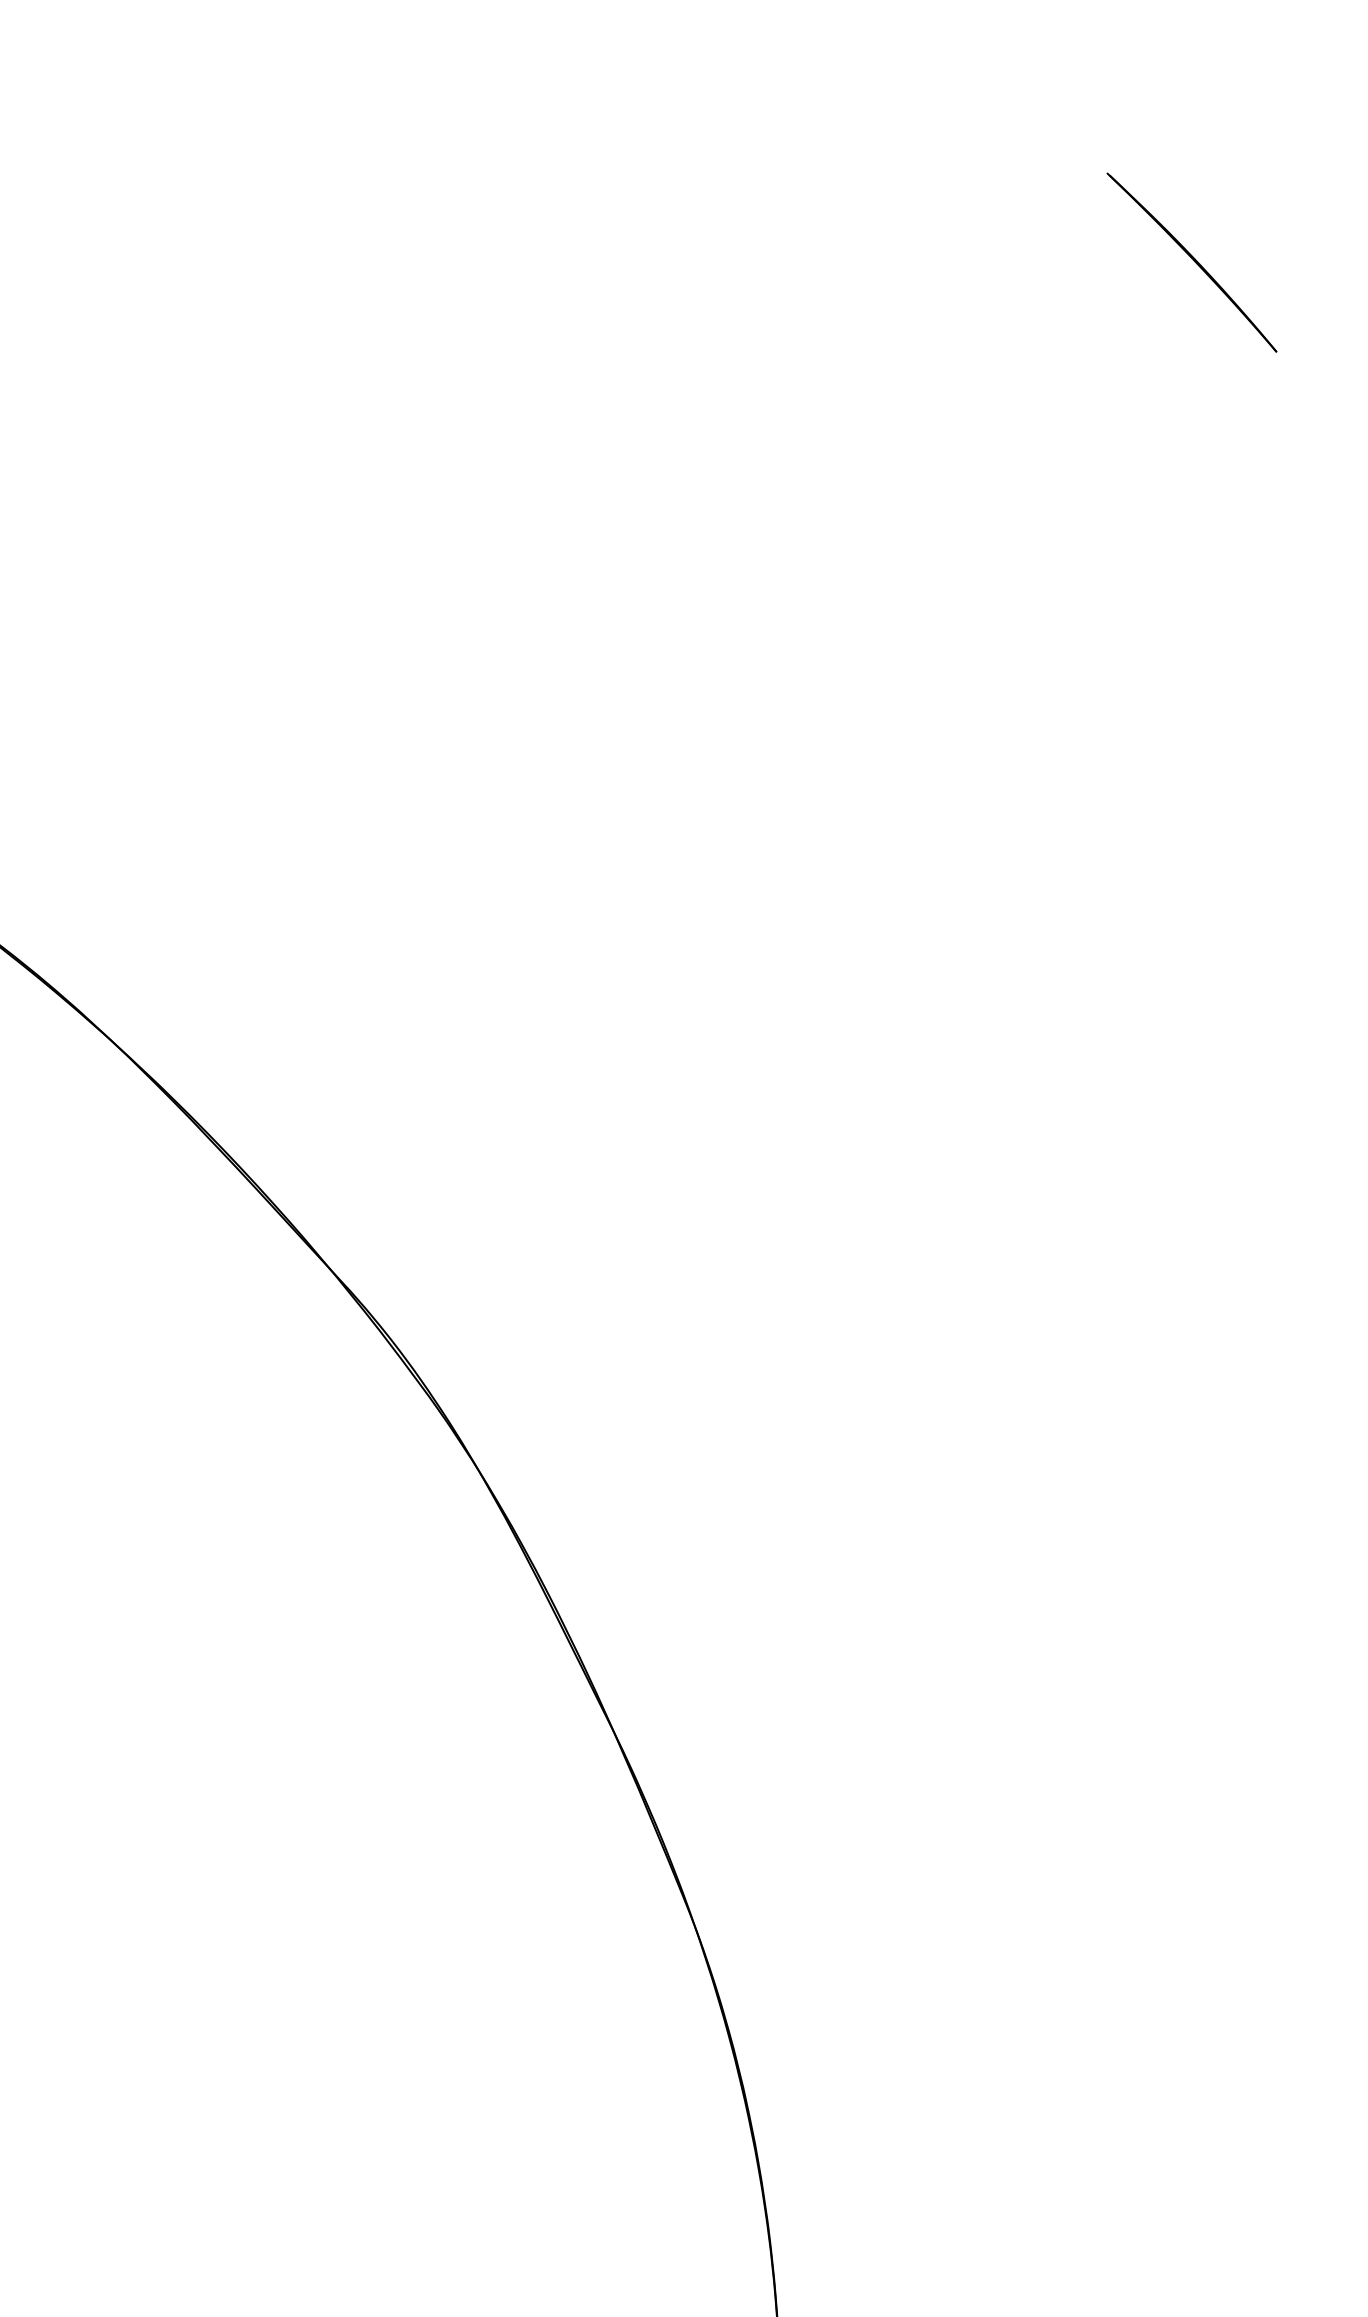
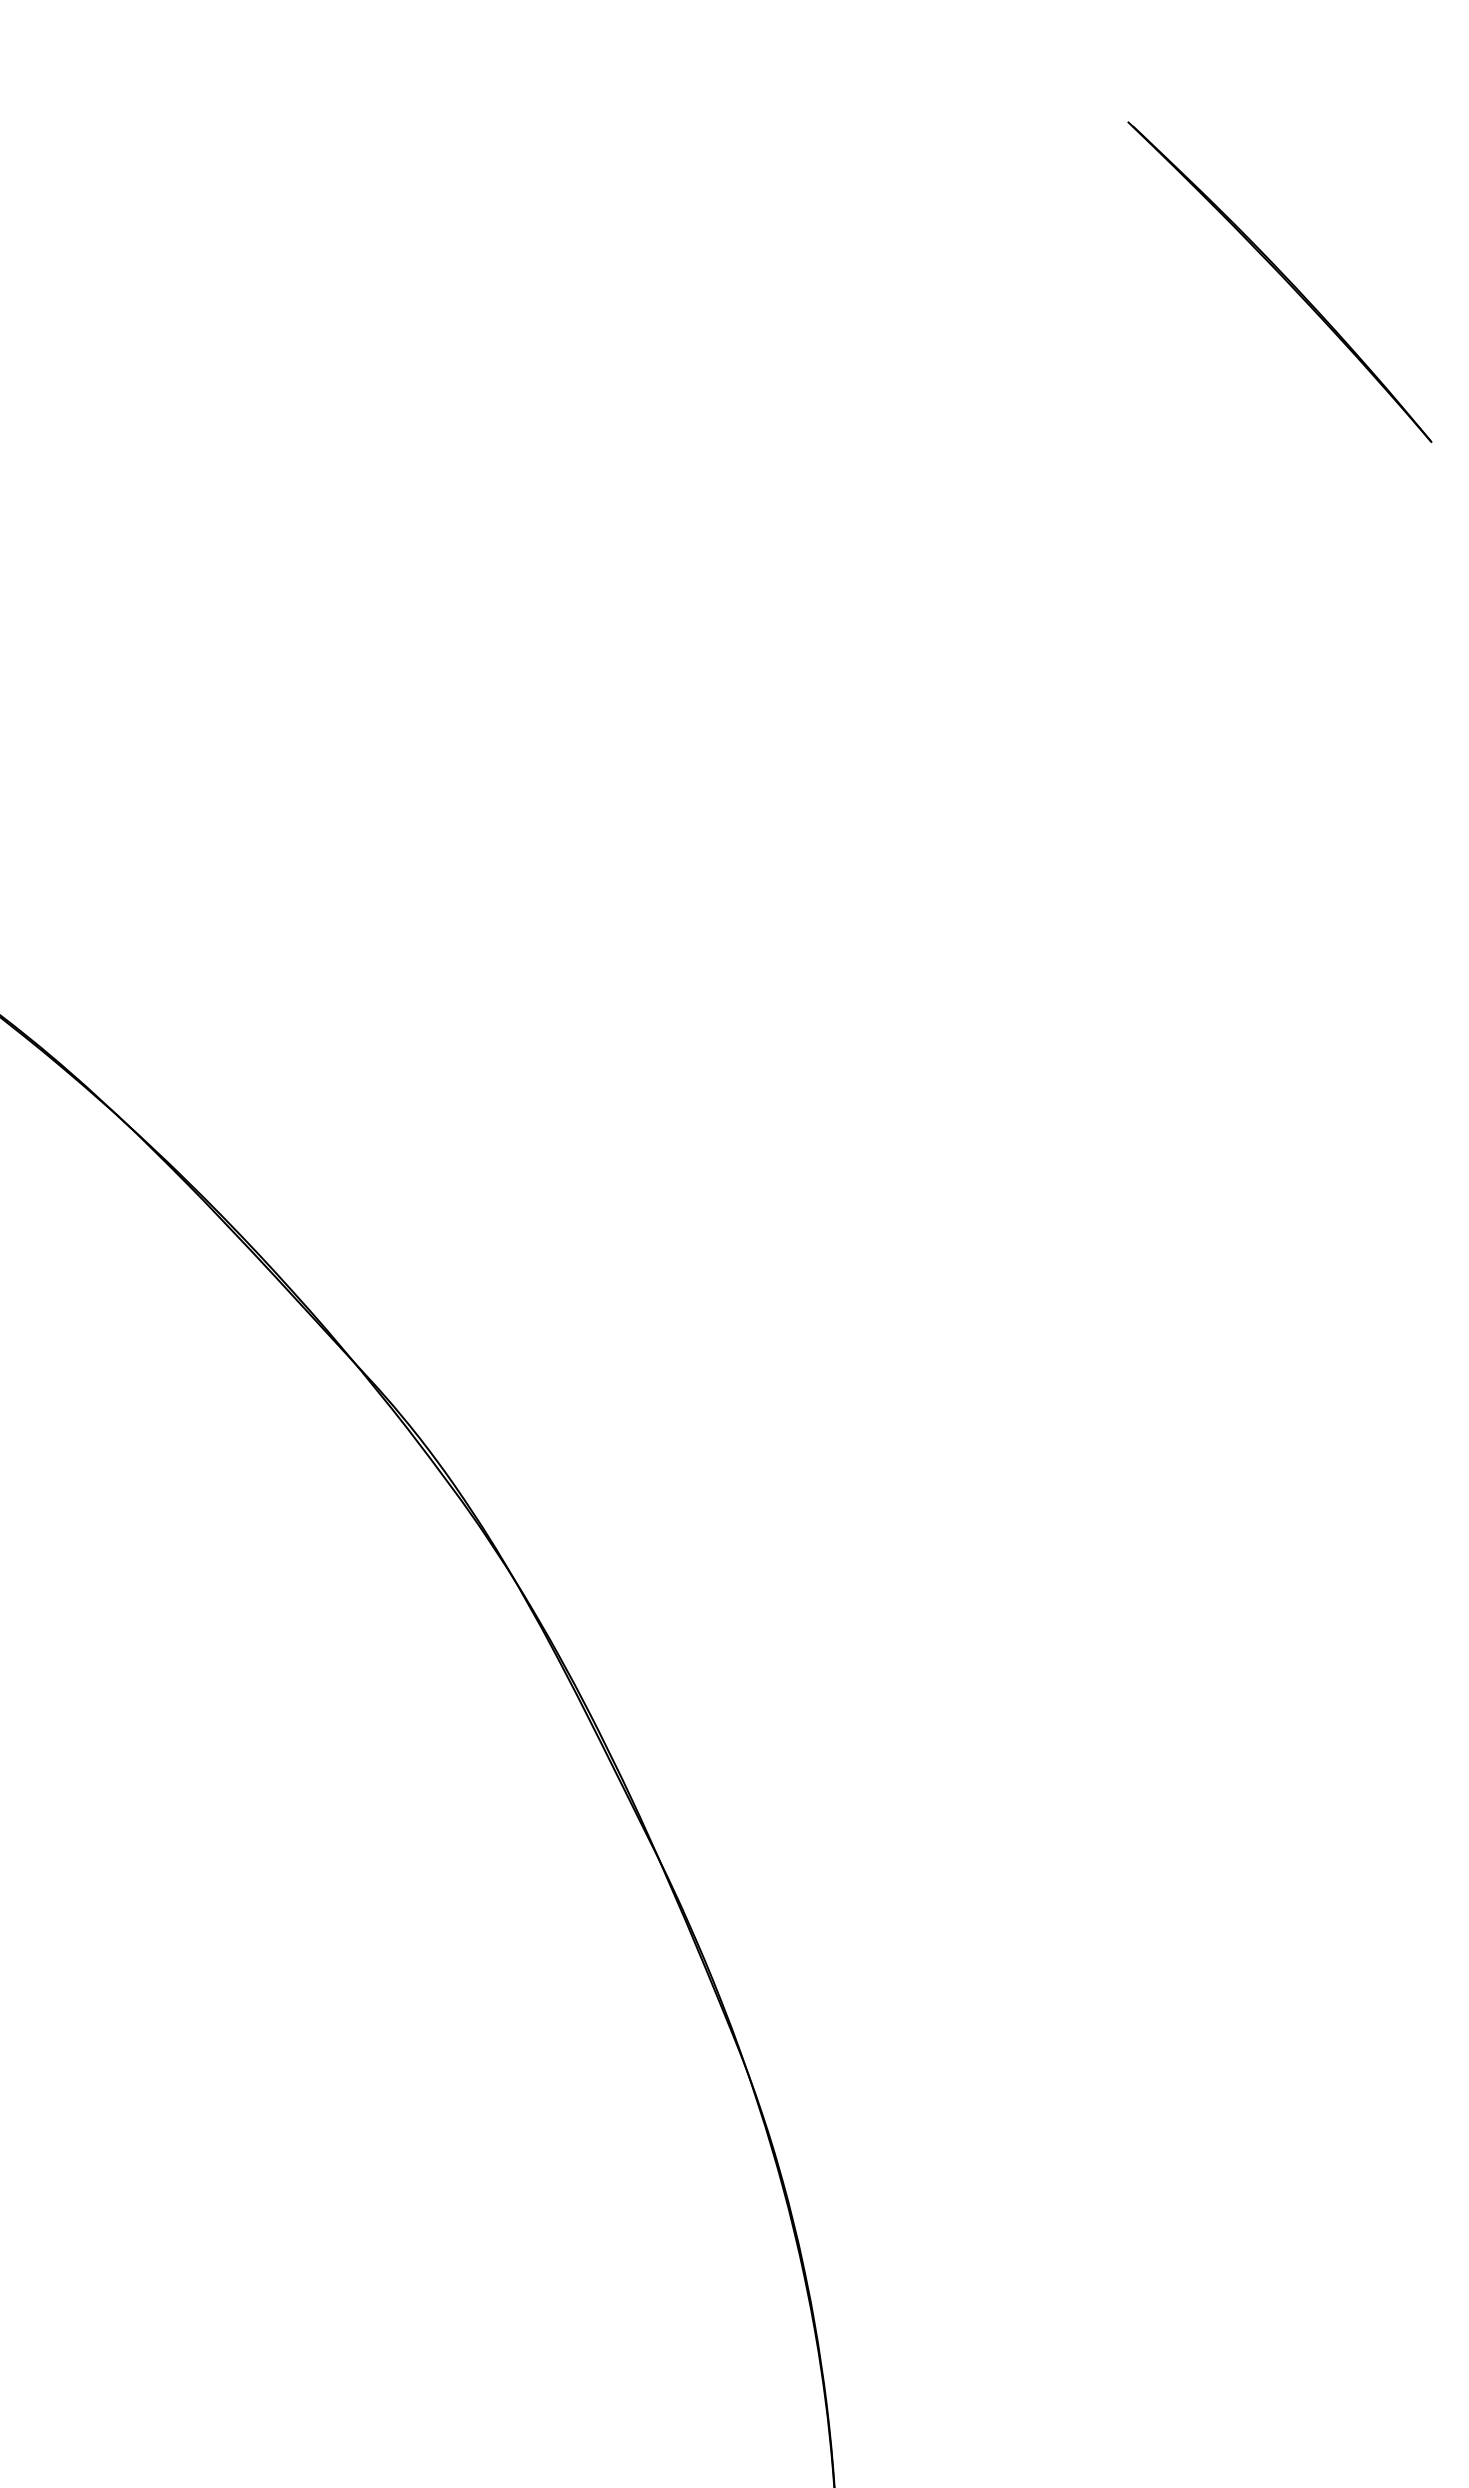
part: (1191, 262) -> (1279, 281), size x1.67

